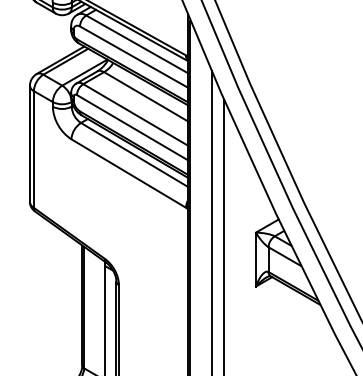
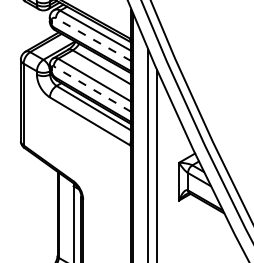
line: (133, 57) -> (93, 40), solid -> dashed
line: (131, 127) -> (91, 89), solid -> dashed

